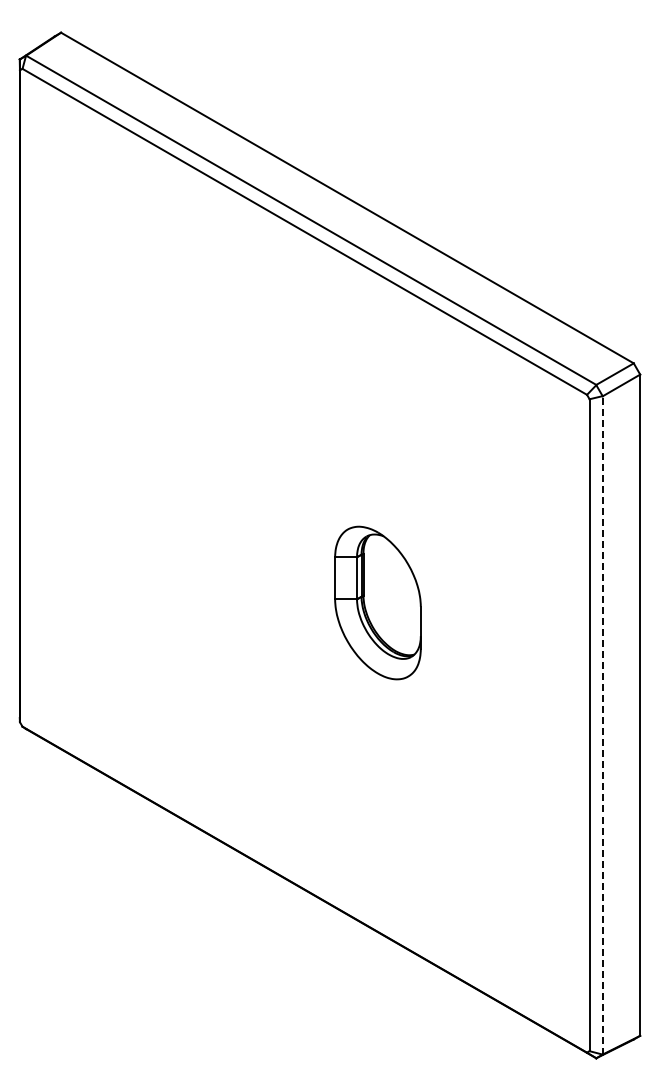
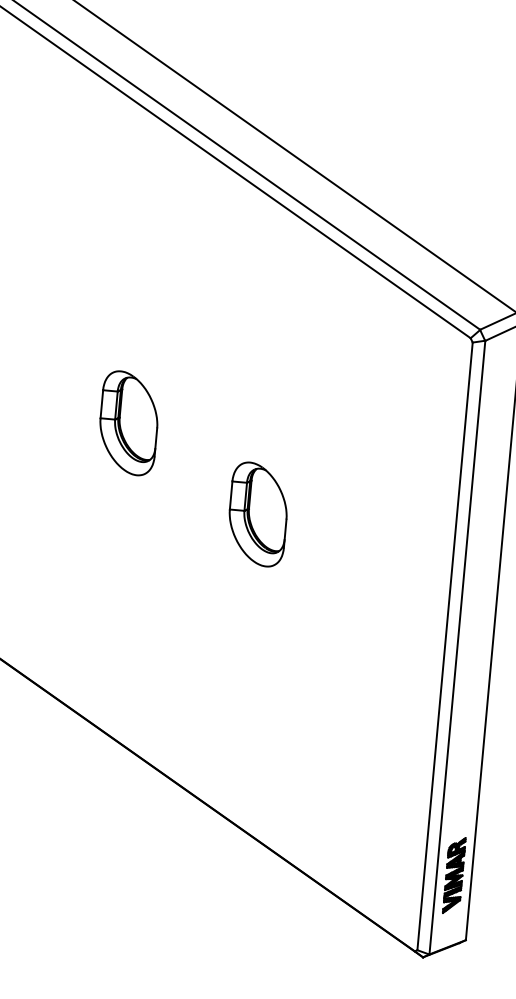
part: (231, 518) -> (128, 423), added
part: (377, 602) -> (257, 514), size x0.71
line: (602, 724) -> (457, 646), dashed -> solid
part: (621, 968) -> (454, 875), added

